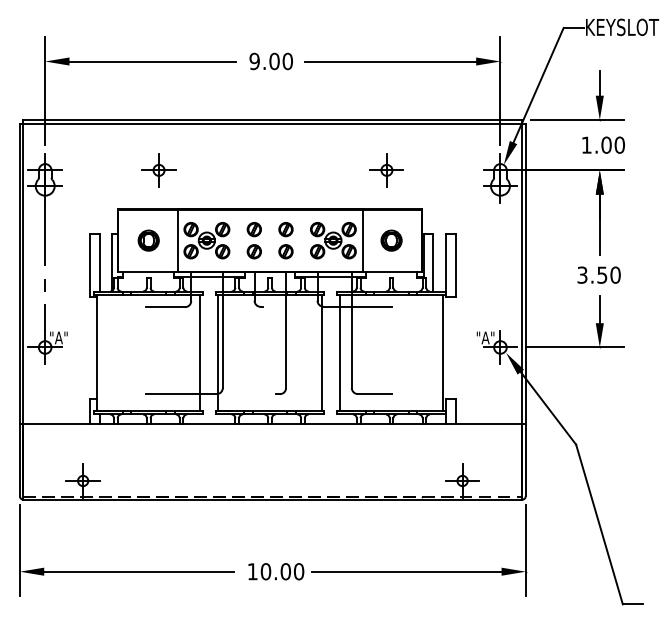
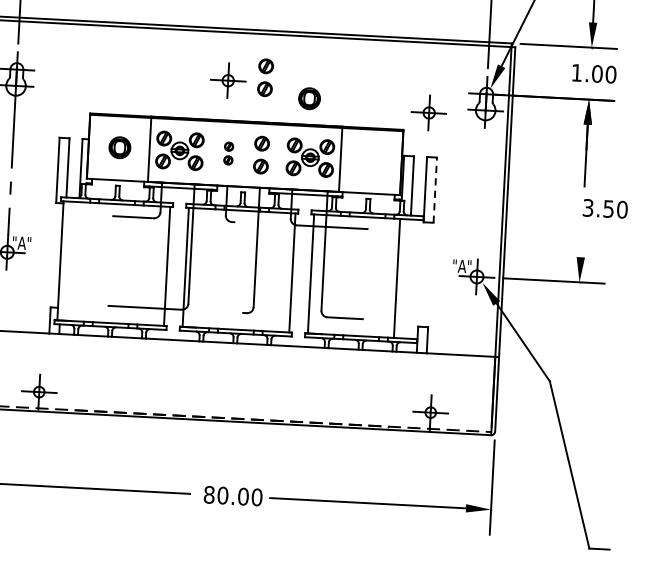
part: (285, 165) -> (265, 77), added
part: (158, 170) -> (227, 80), moved
part: (386, 170) -> (428, 113), moved
part: (253, 240) -> (228, 153), size x0.6
part: (391, 240) -> (309, 98), moved
line: (455, 265) -> (435, 189), solid -> dashed
text: (598, 274) -> (604, 208), moved
line: (599, 309) -> (581, 243), removed
line: (443, 352) -> (397, 277), moved
text: (252, 571) -> (209, 494), 10.00 -> 80.00

